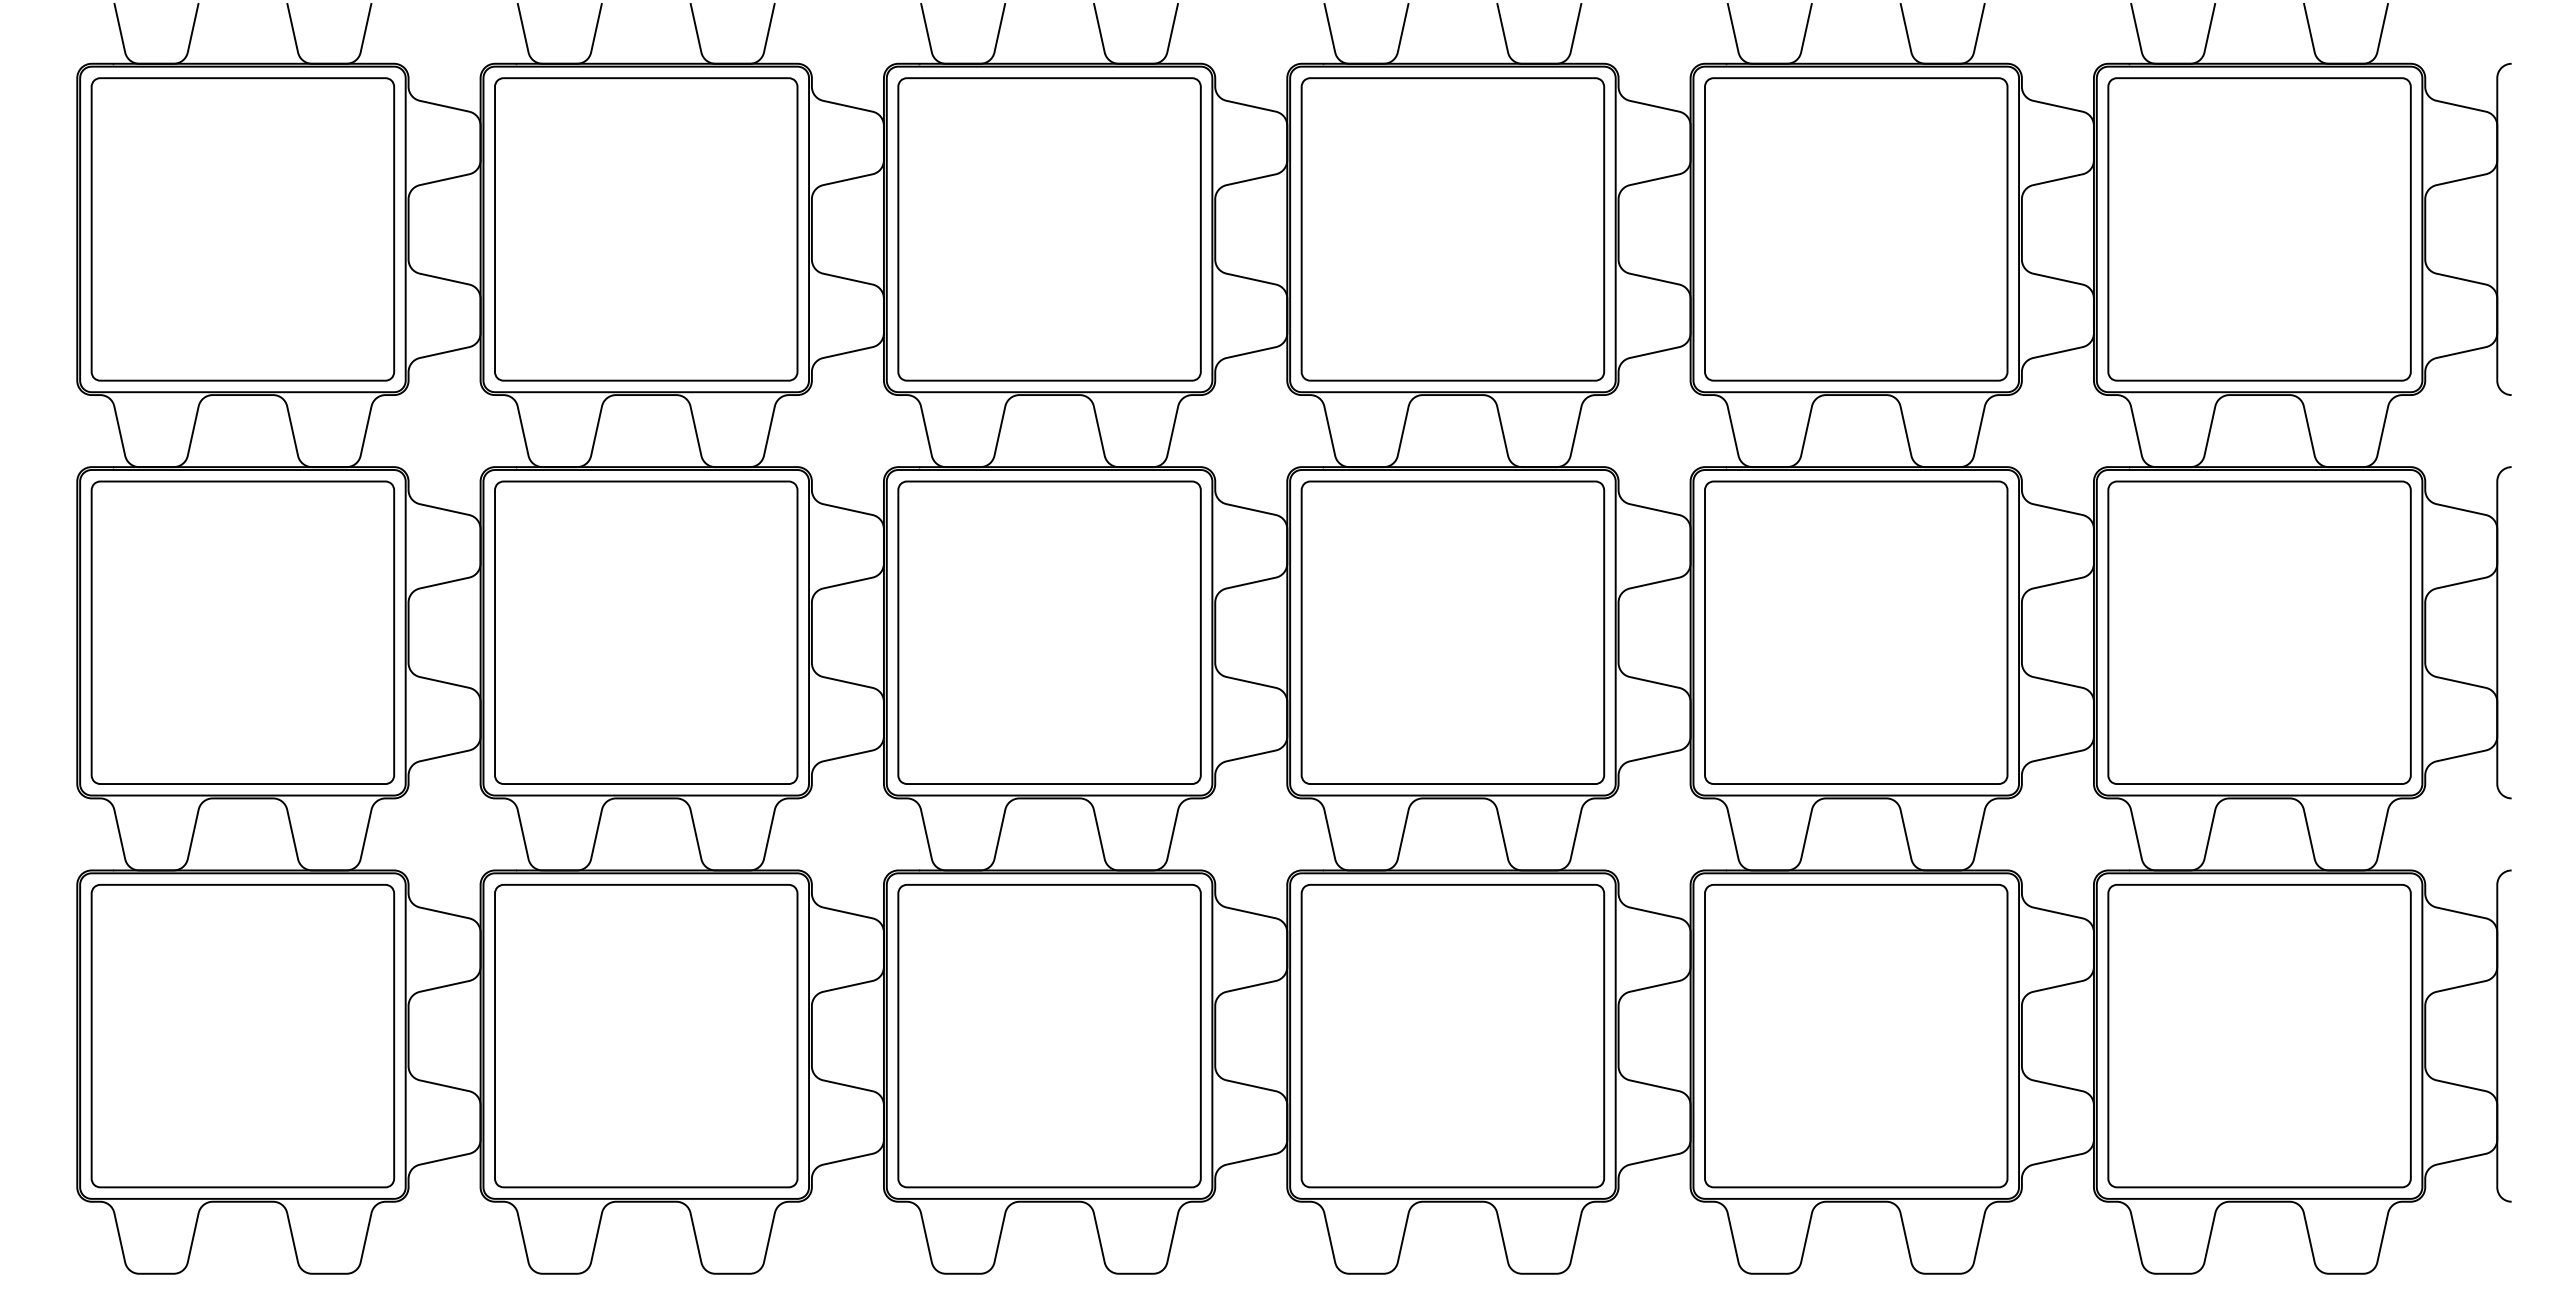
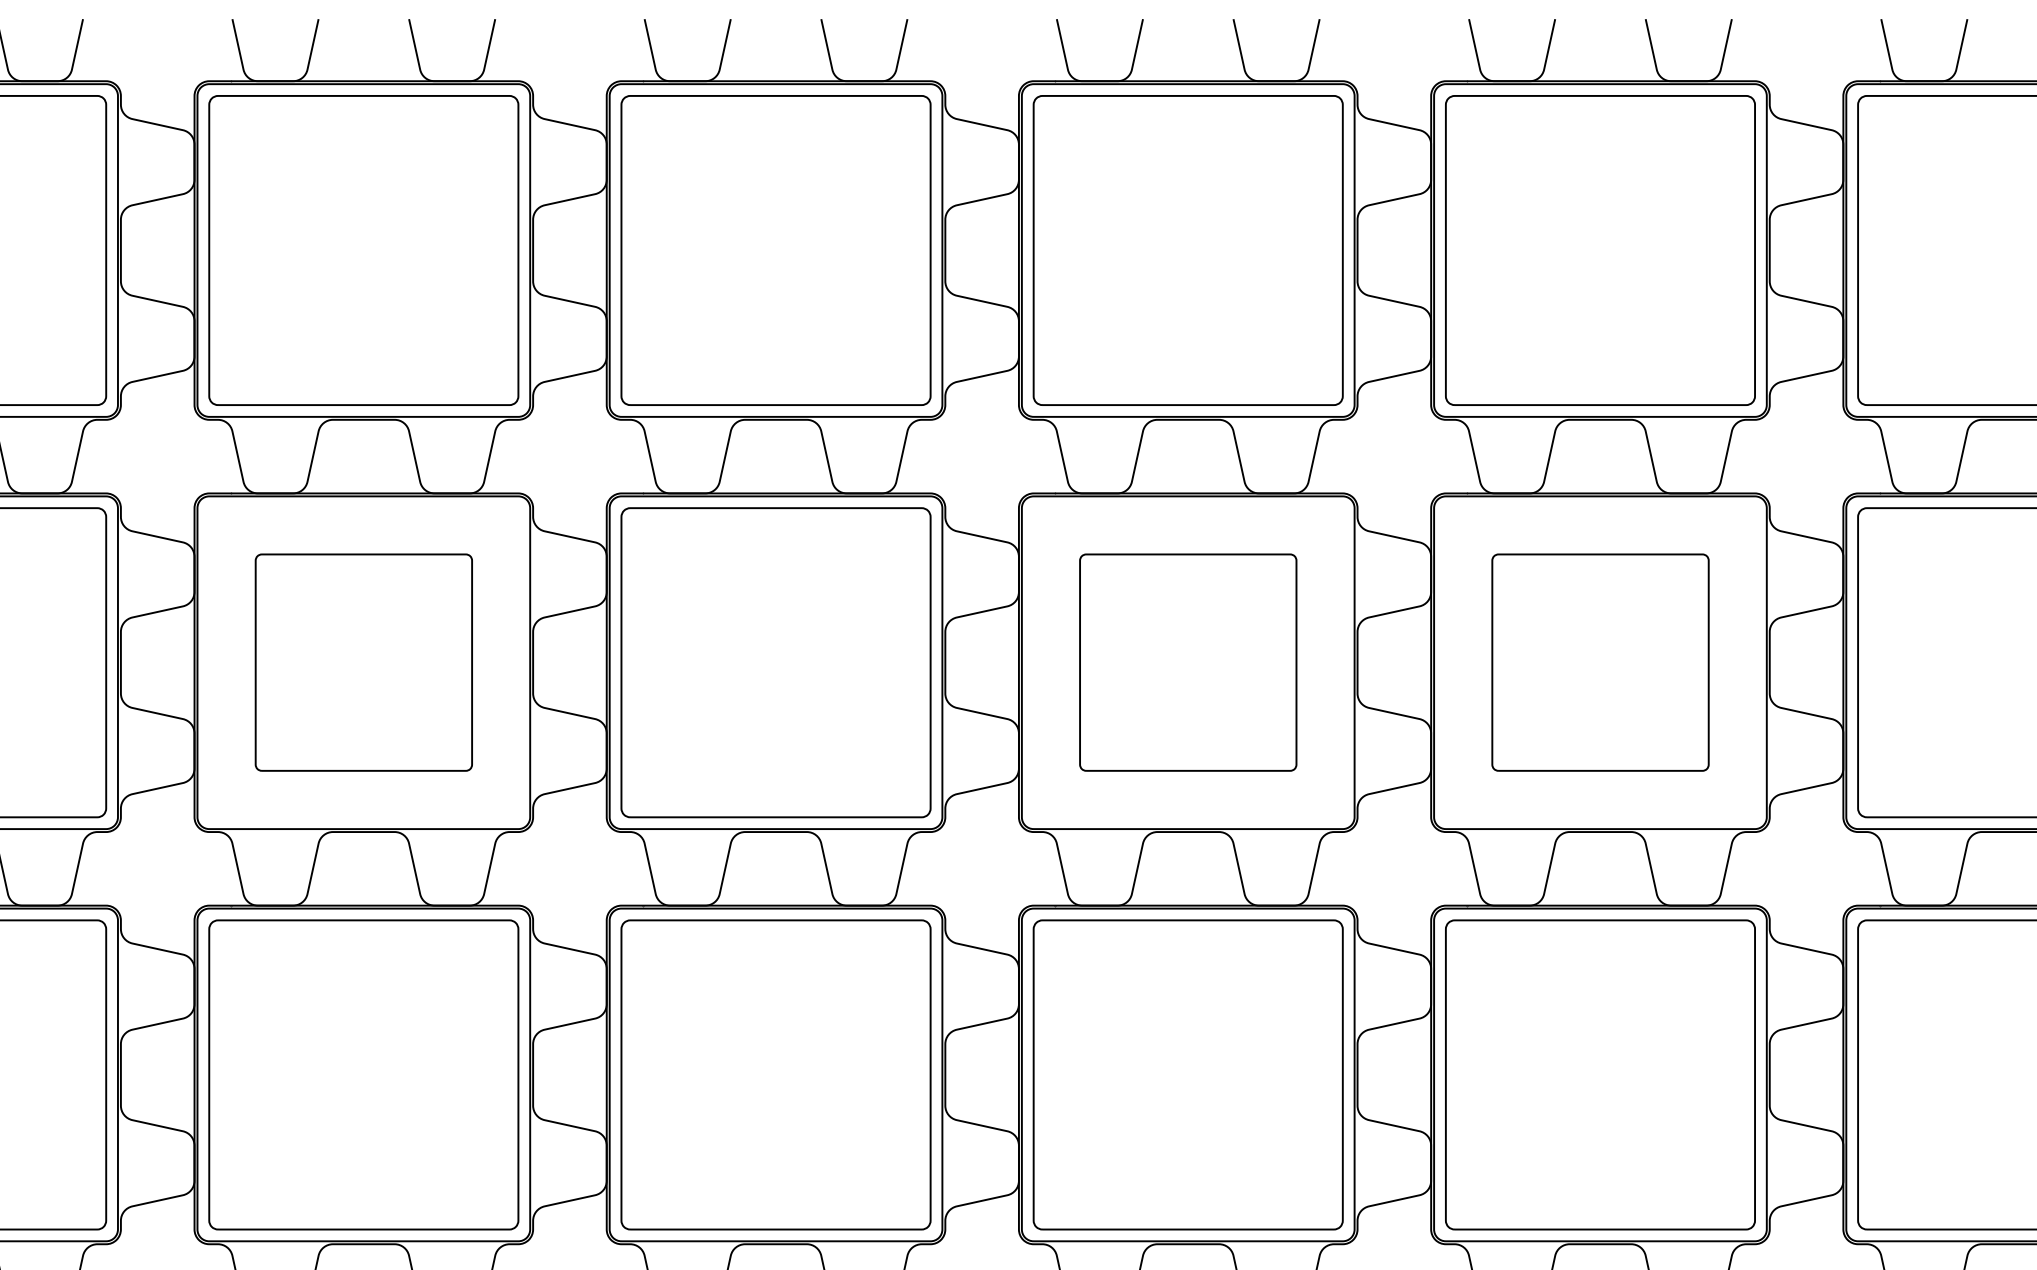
part: (646, 632) -> (364, 662), size x0.7
part: (1452, 632) -> (1187, 662), size x0.7
part: (1856, 632) -> (1600, 662), size x0.7

